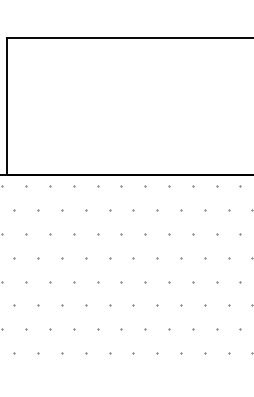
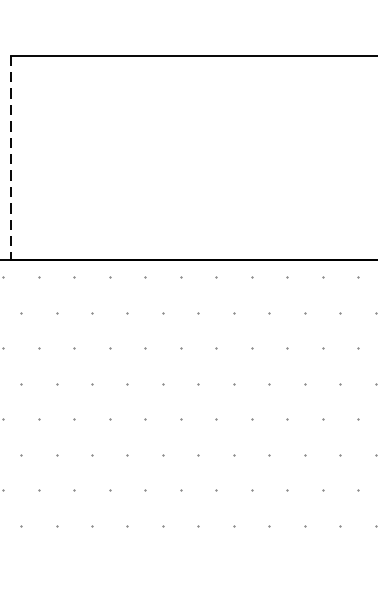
line: (7, 106) -> (10, 158), solid -> dashed

